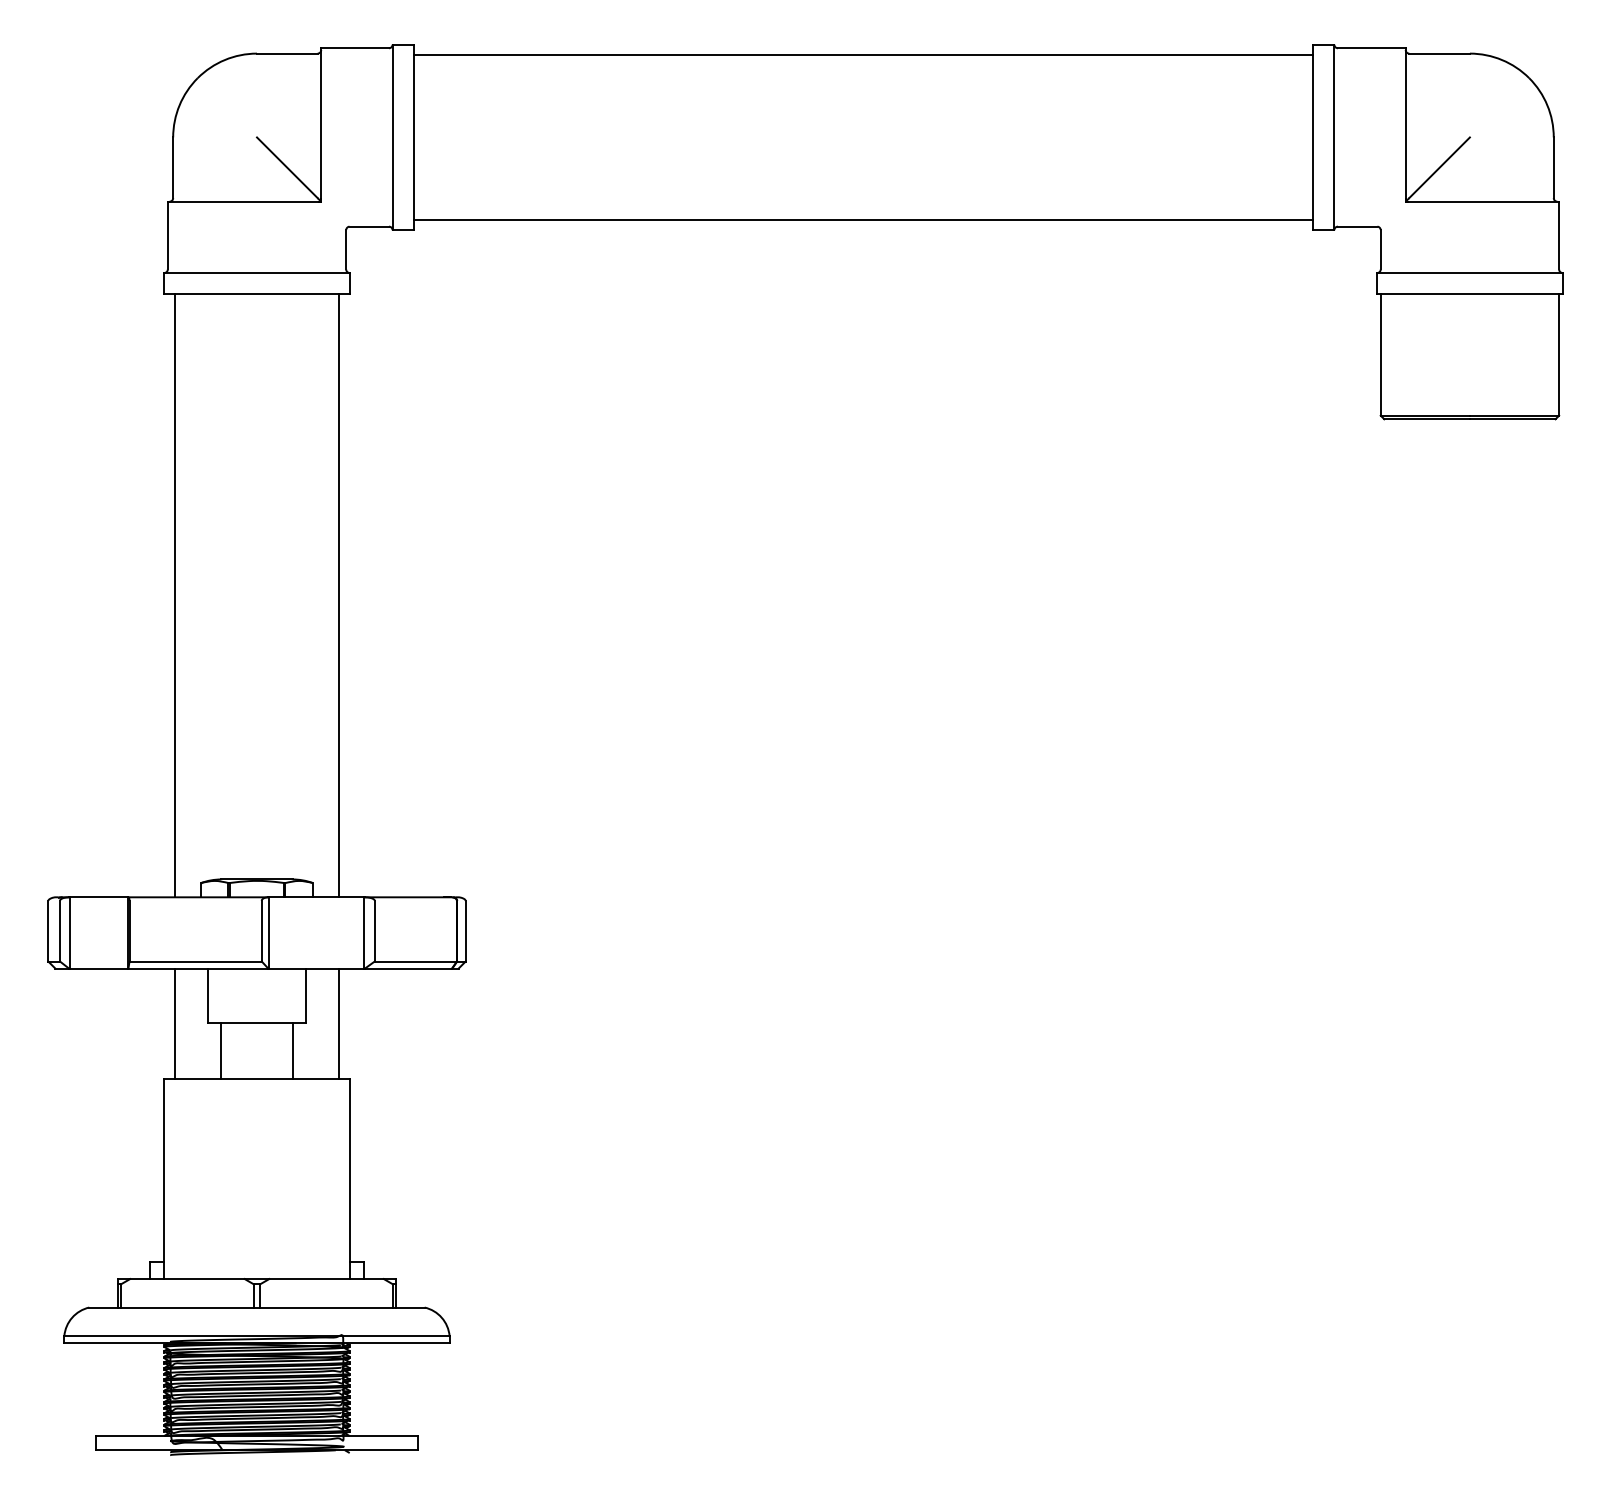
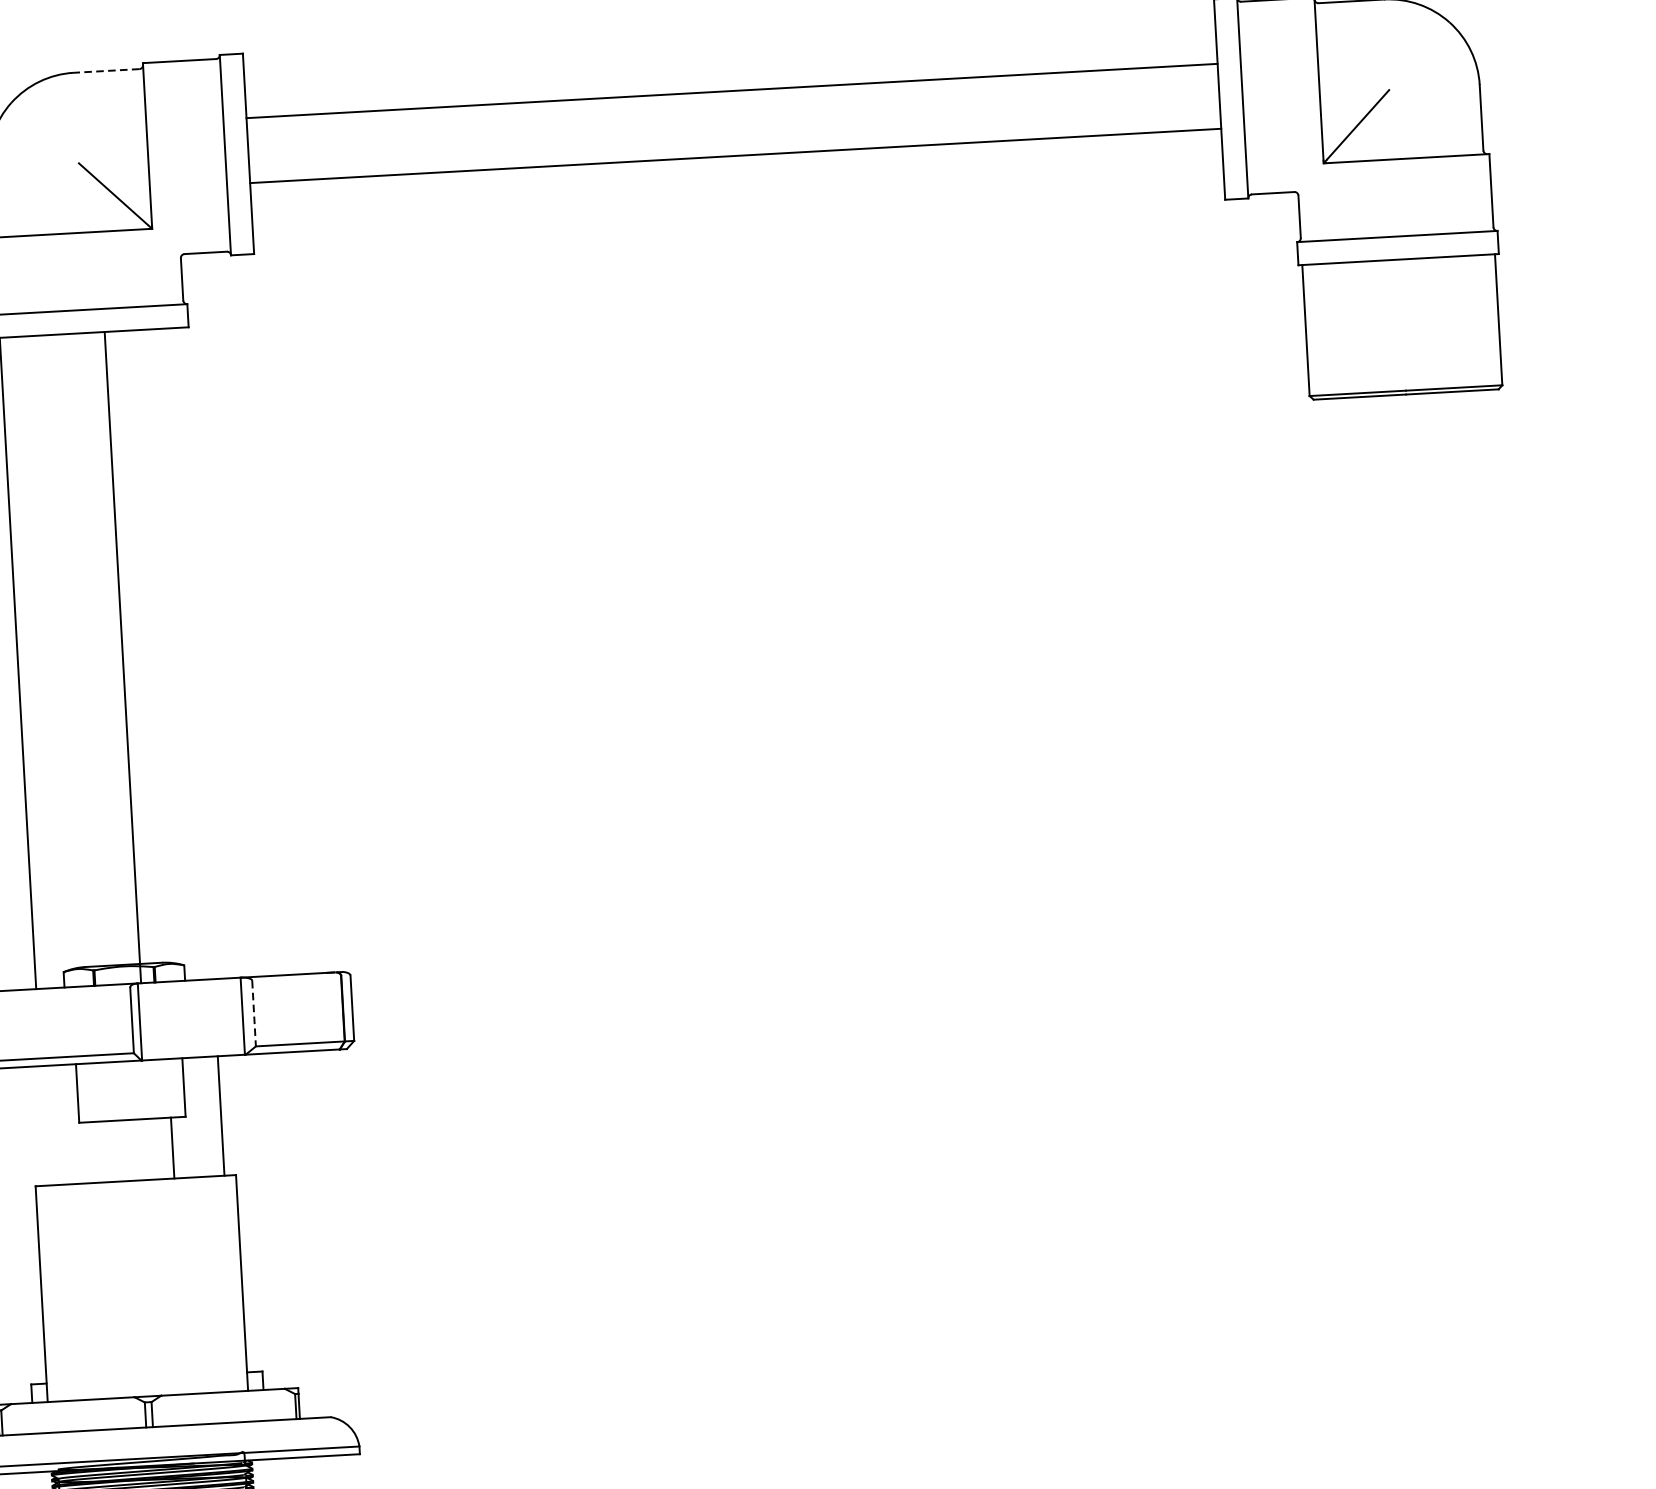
line: (286, 53) -> (105, 70), solid -> dashed
line: (862, 55) -> (731, 91), moved
line: (862, 219) -> (734, 155), moved
line: (339, 595) -> (123, 657), moved
line: (374, 931) -> (253, 1013), solid -> dashed
line: (174, 1023) -> (43, 1125), removed
line: (221, 1050) -> (95, 1151), removed

